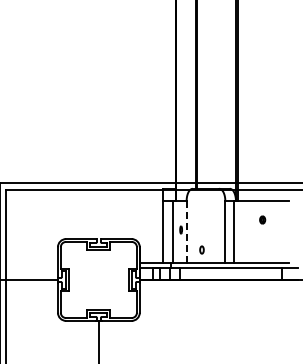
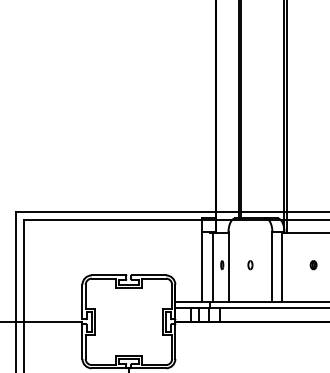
part: (262, 219) -> (313, 264), moved
line: (186, 231) -> (228, 266), dashed -> solid
part: (201, 249) -> (249, 264), moved

